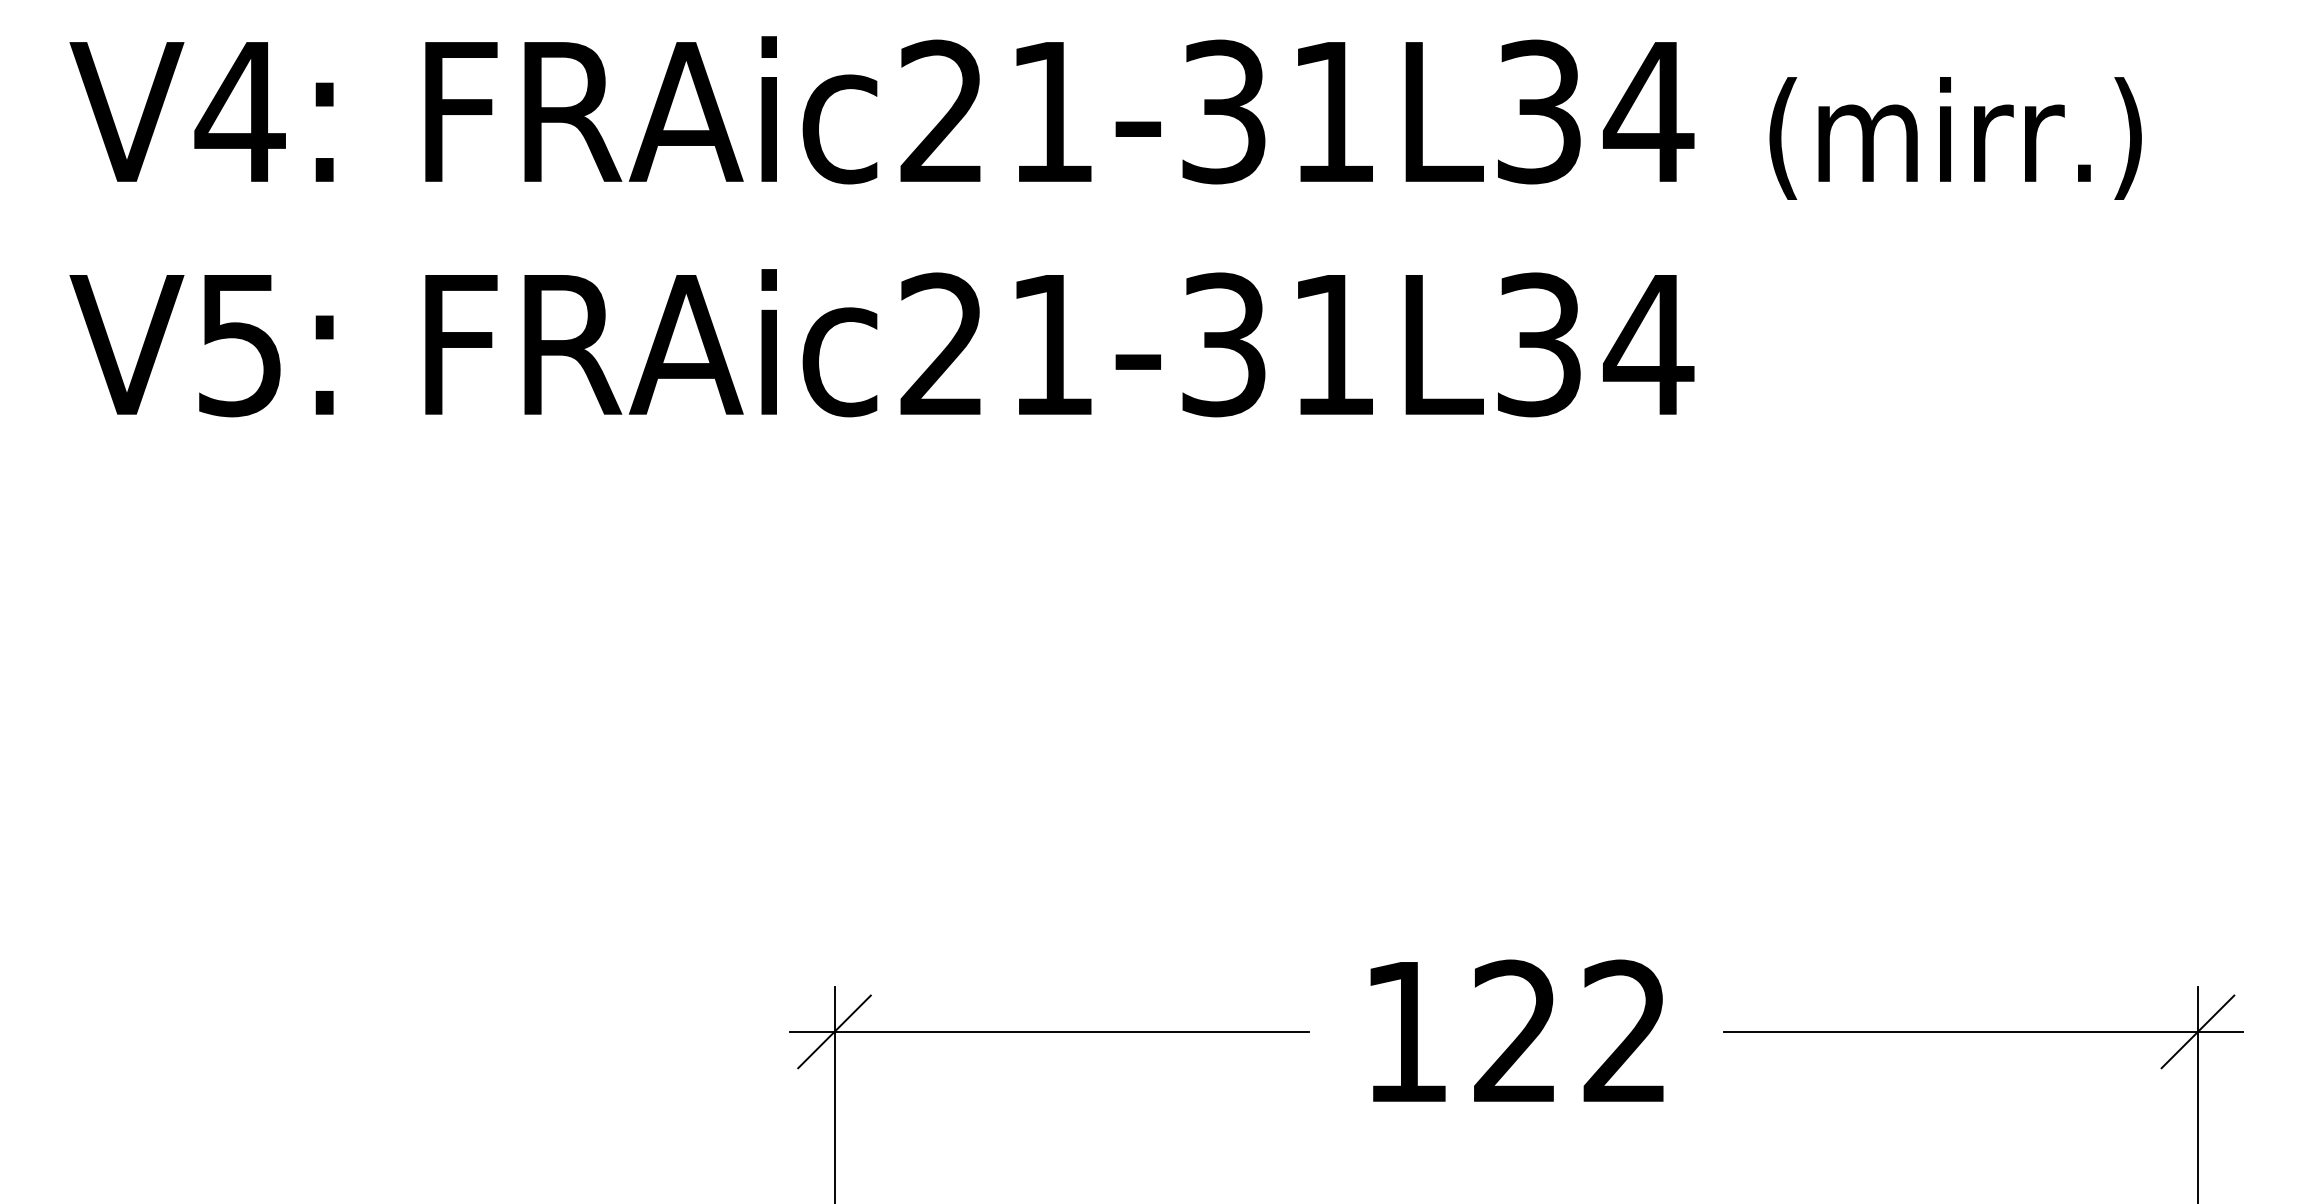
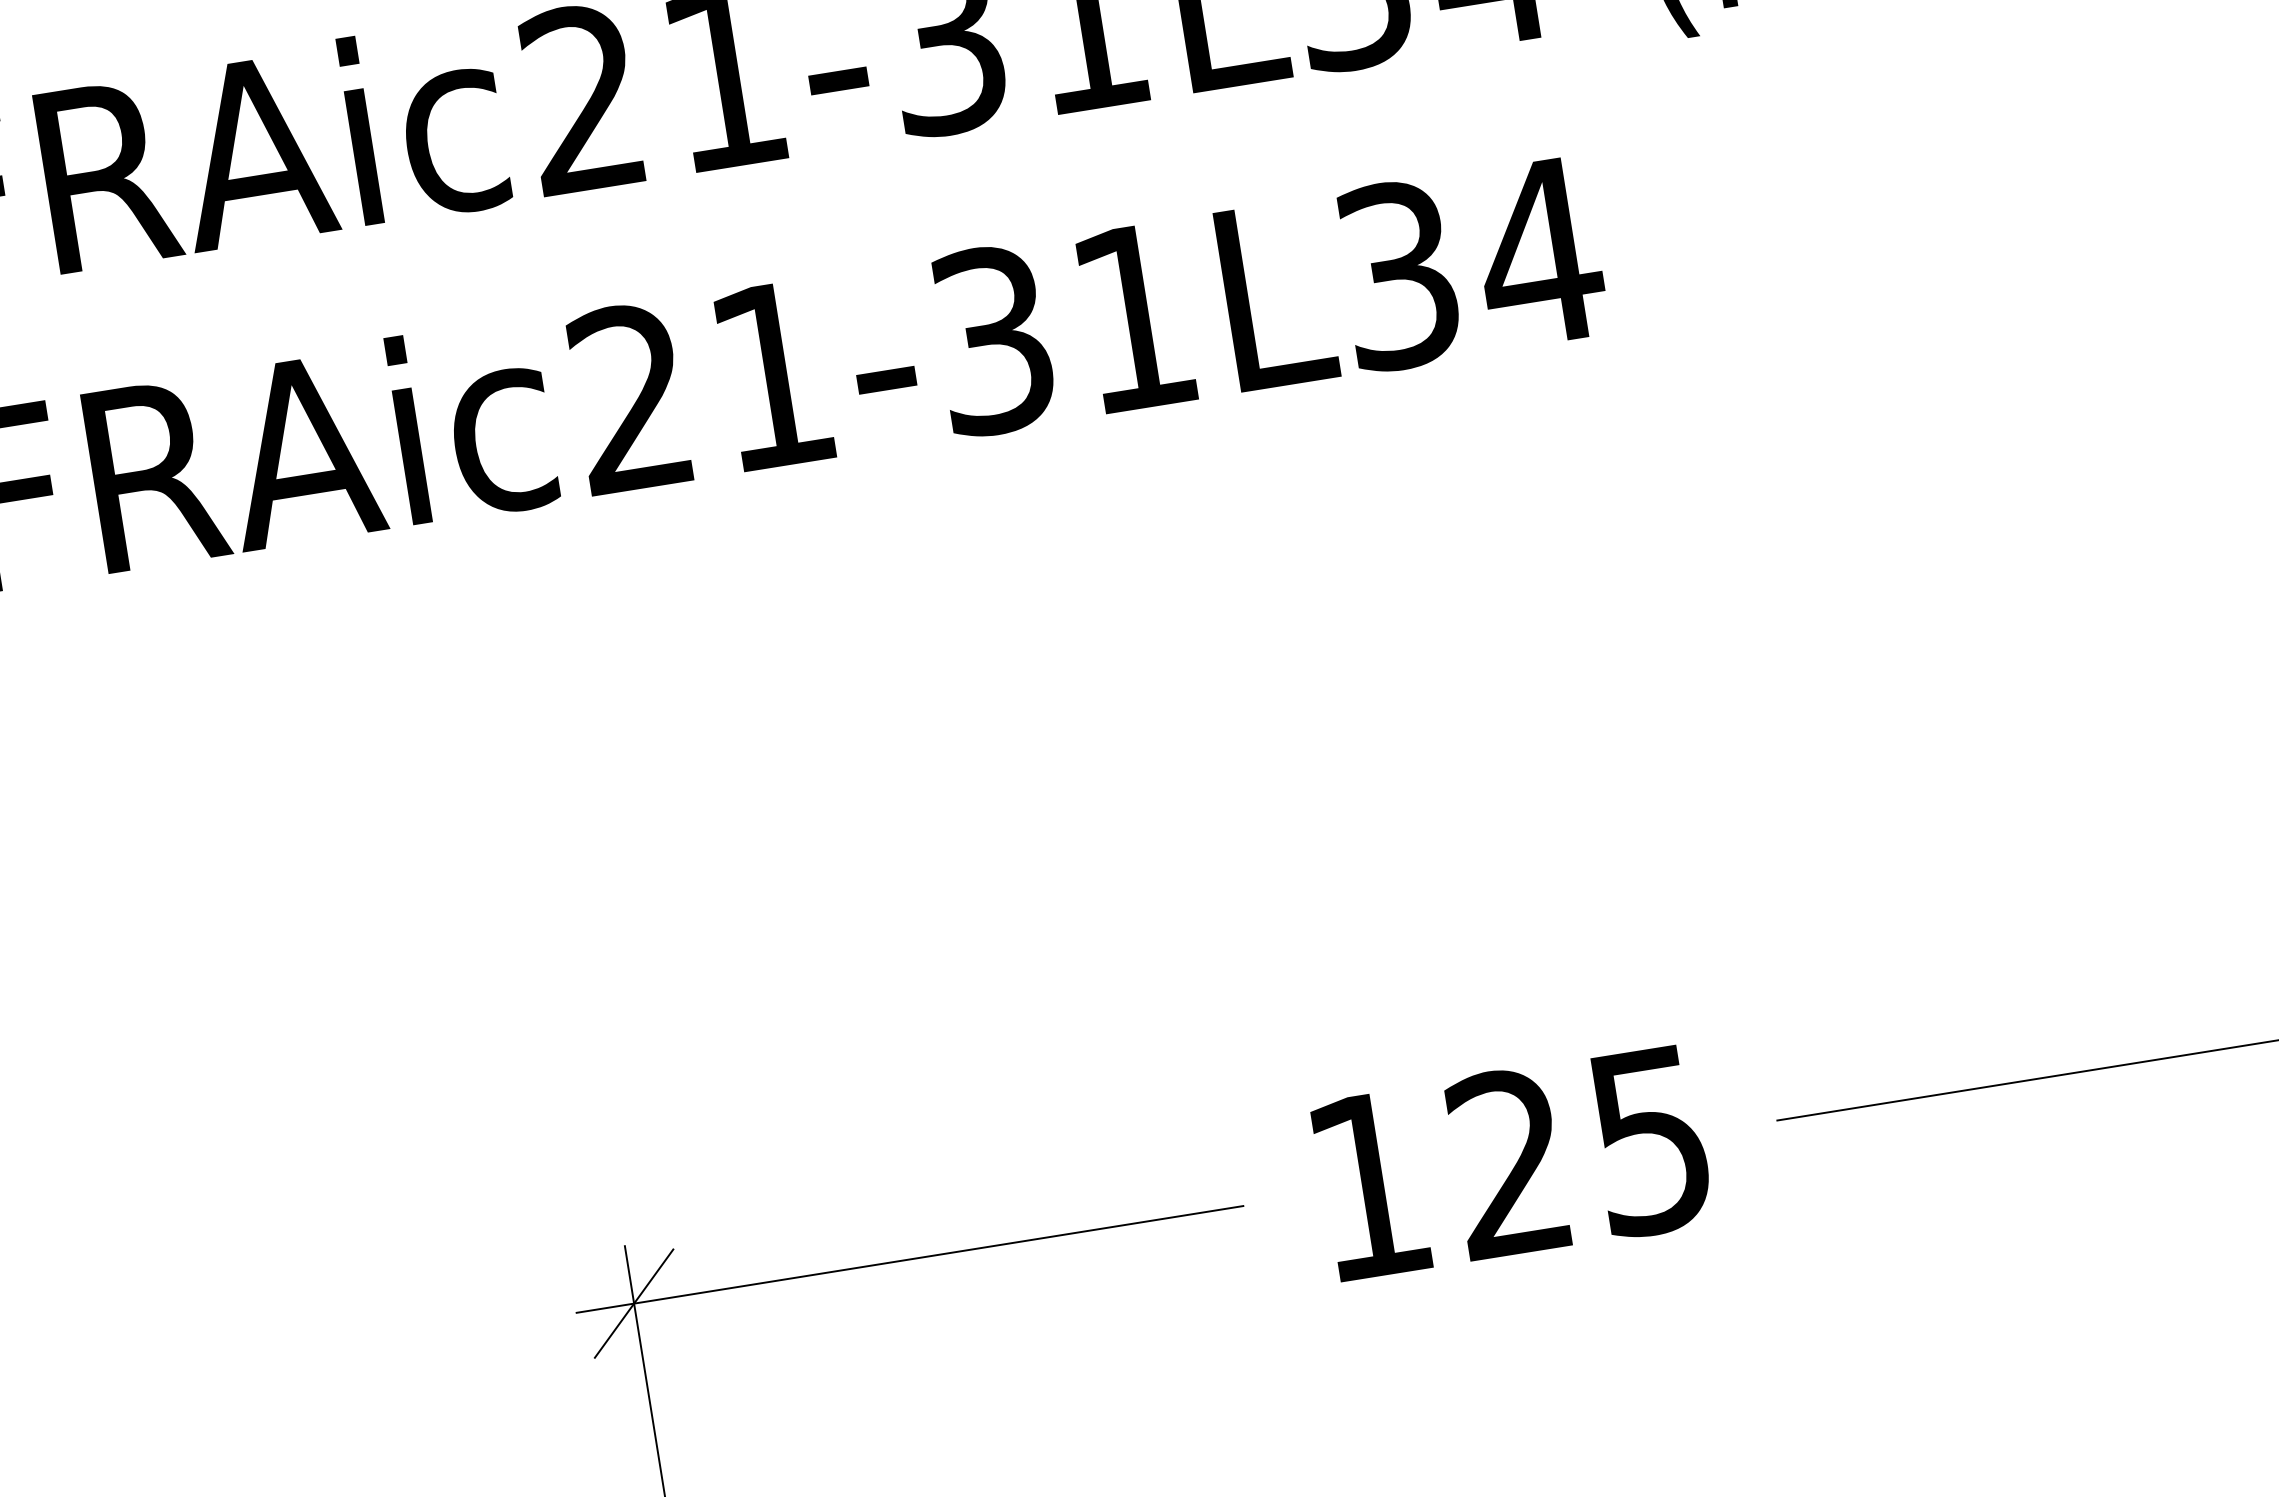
text: (1624, 1031) -> (1649, 1140), 122 -> 125

